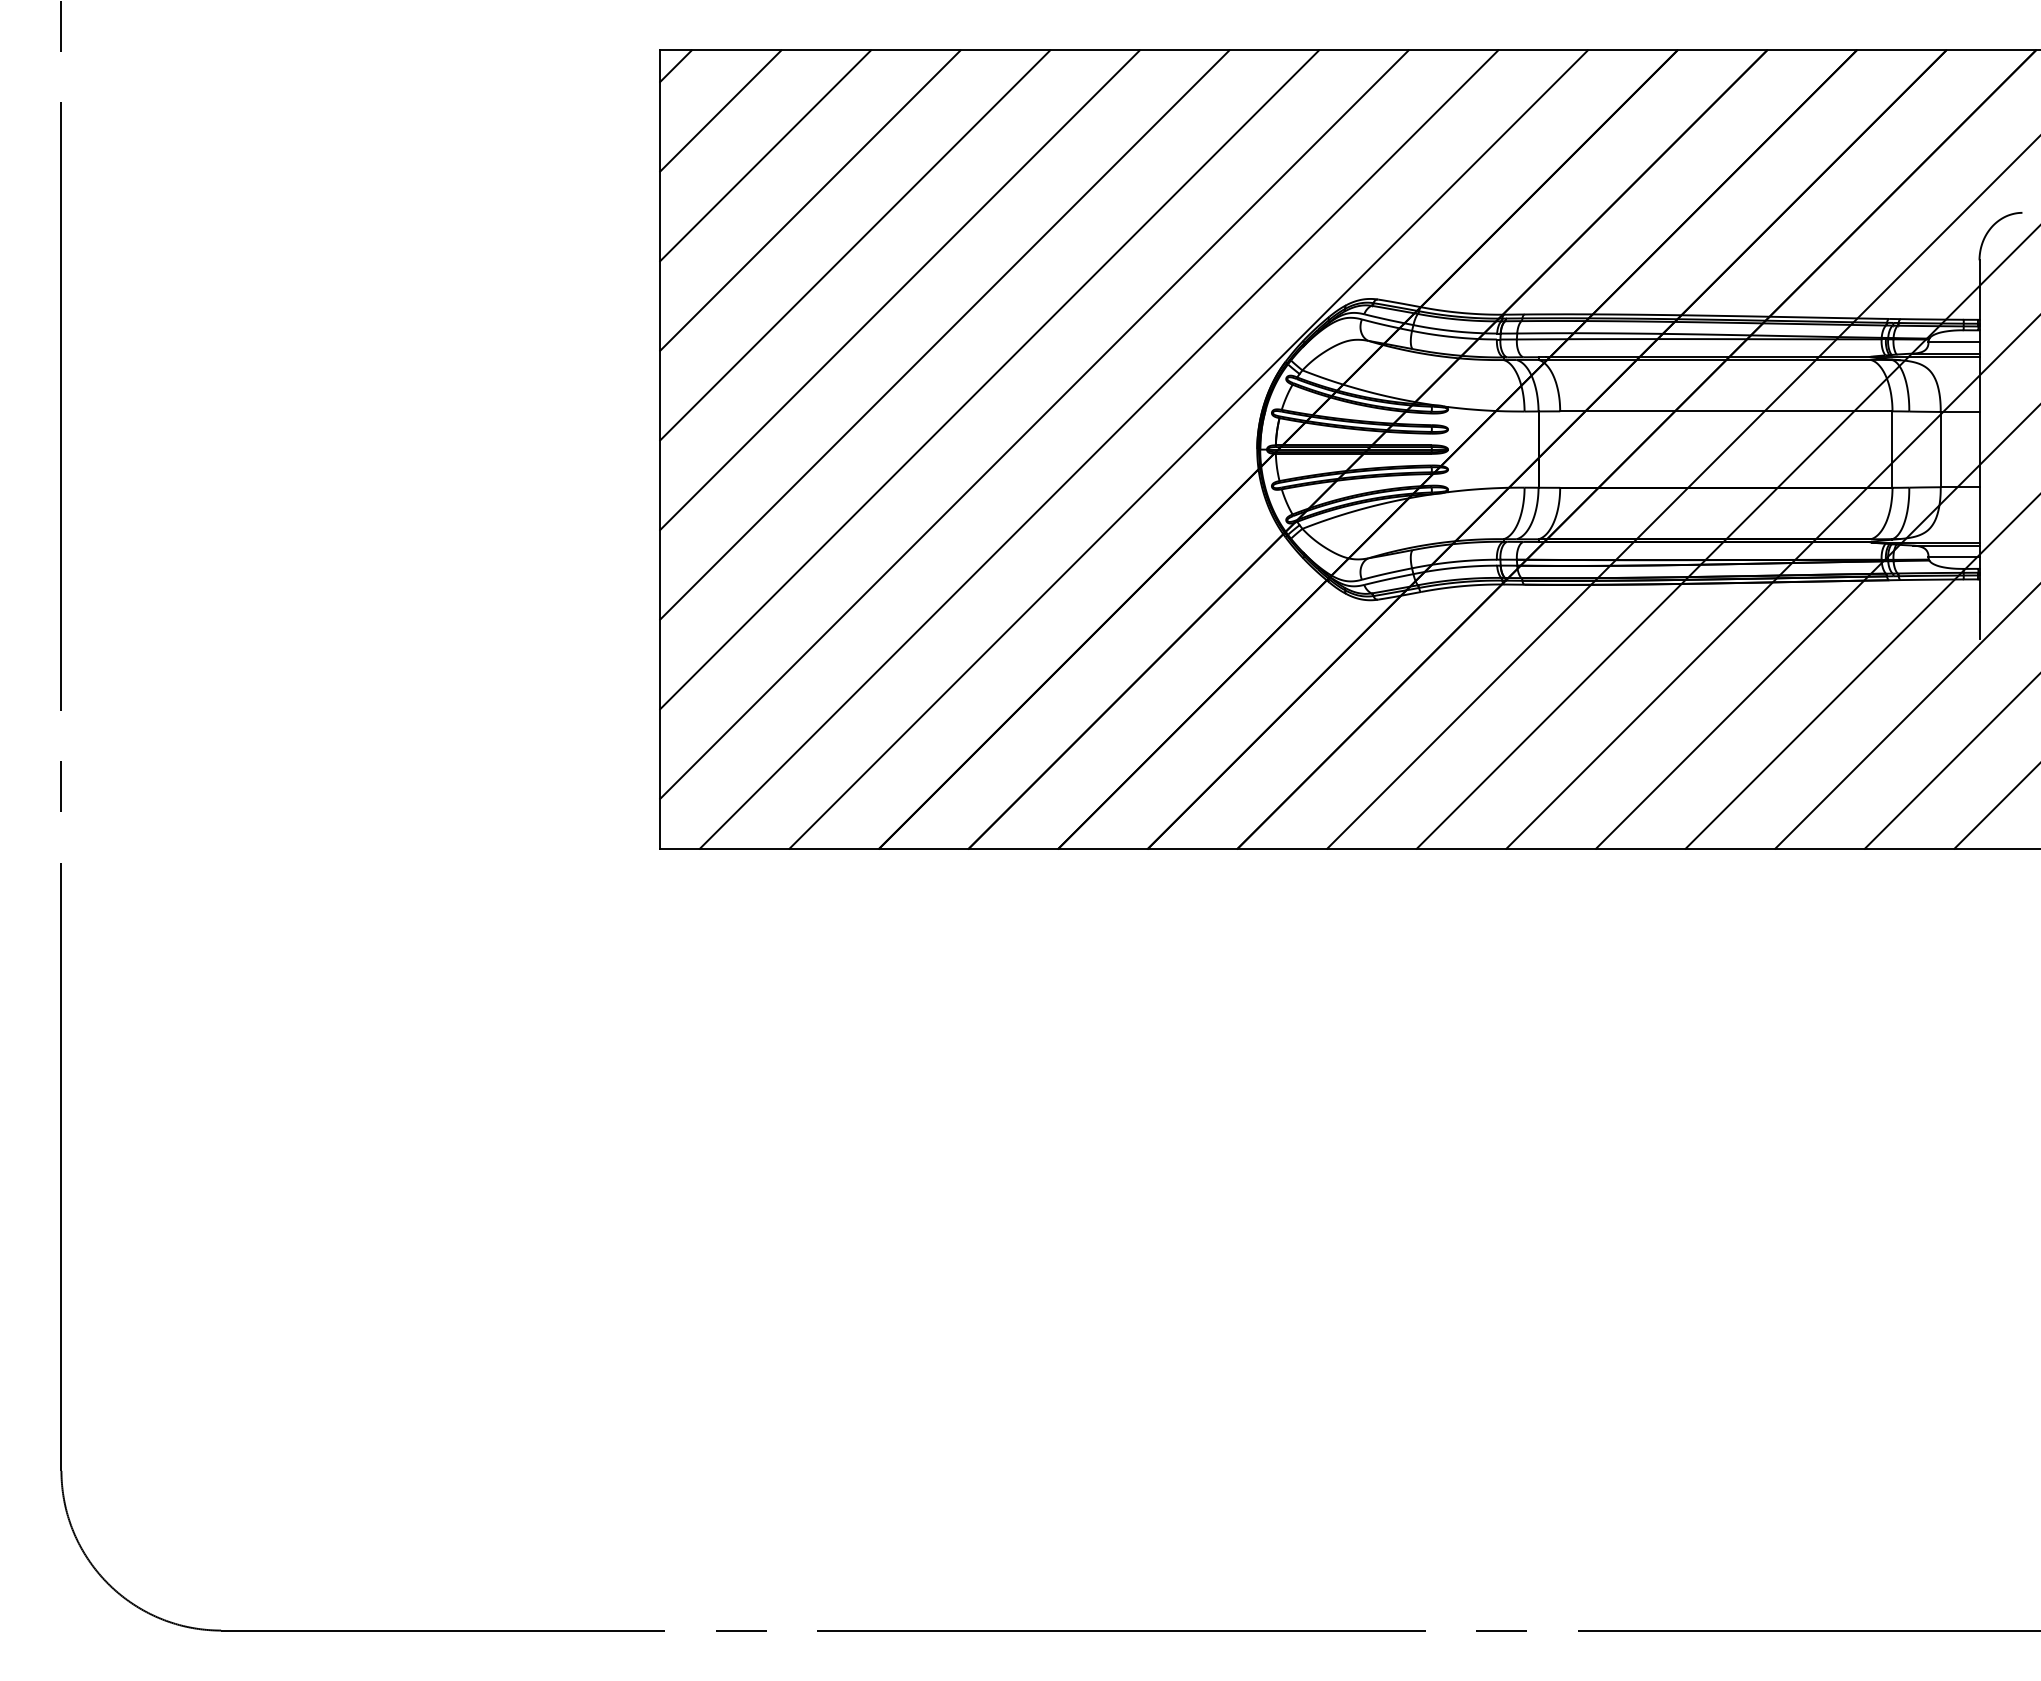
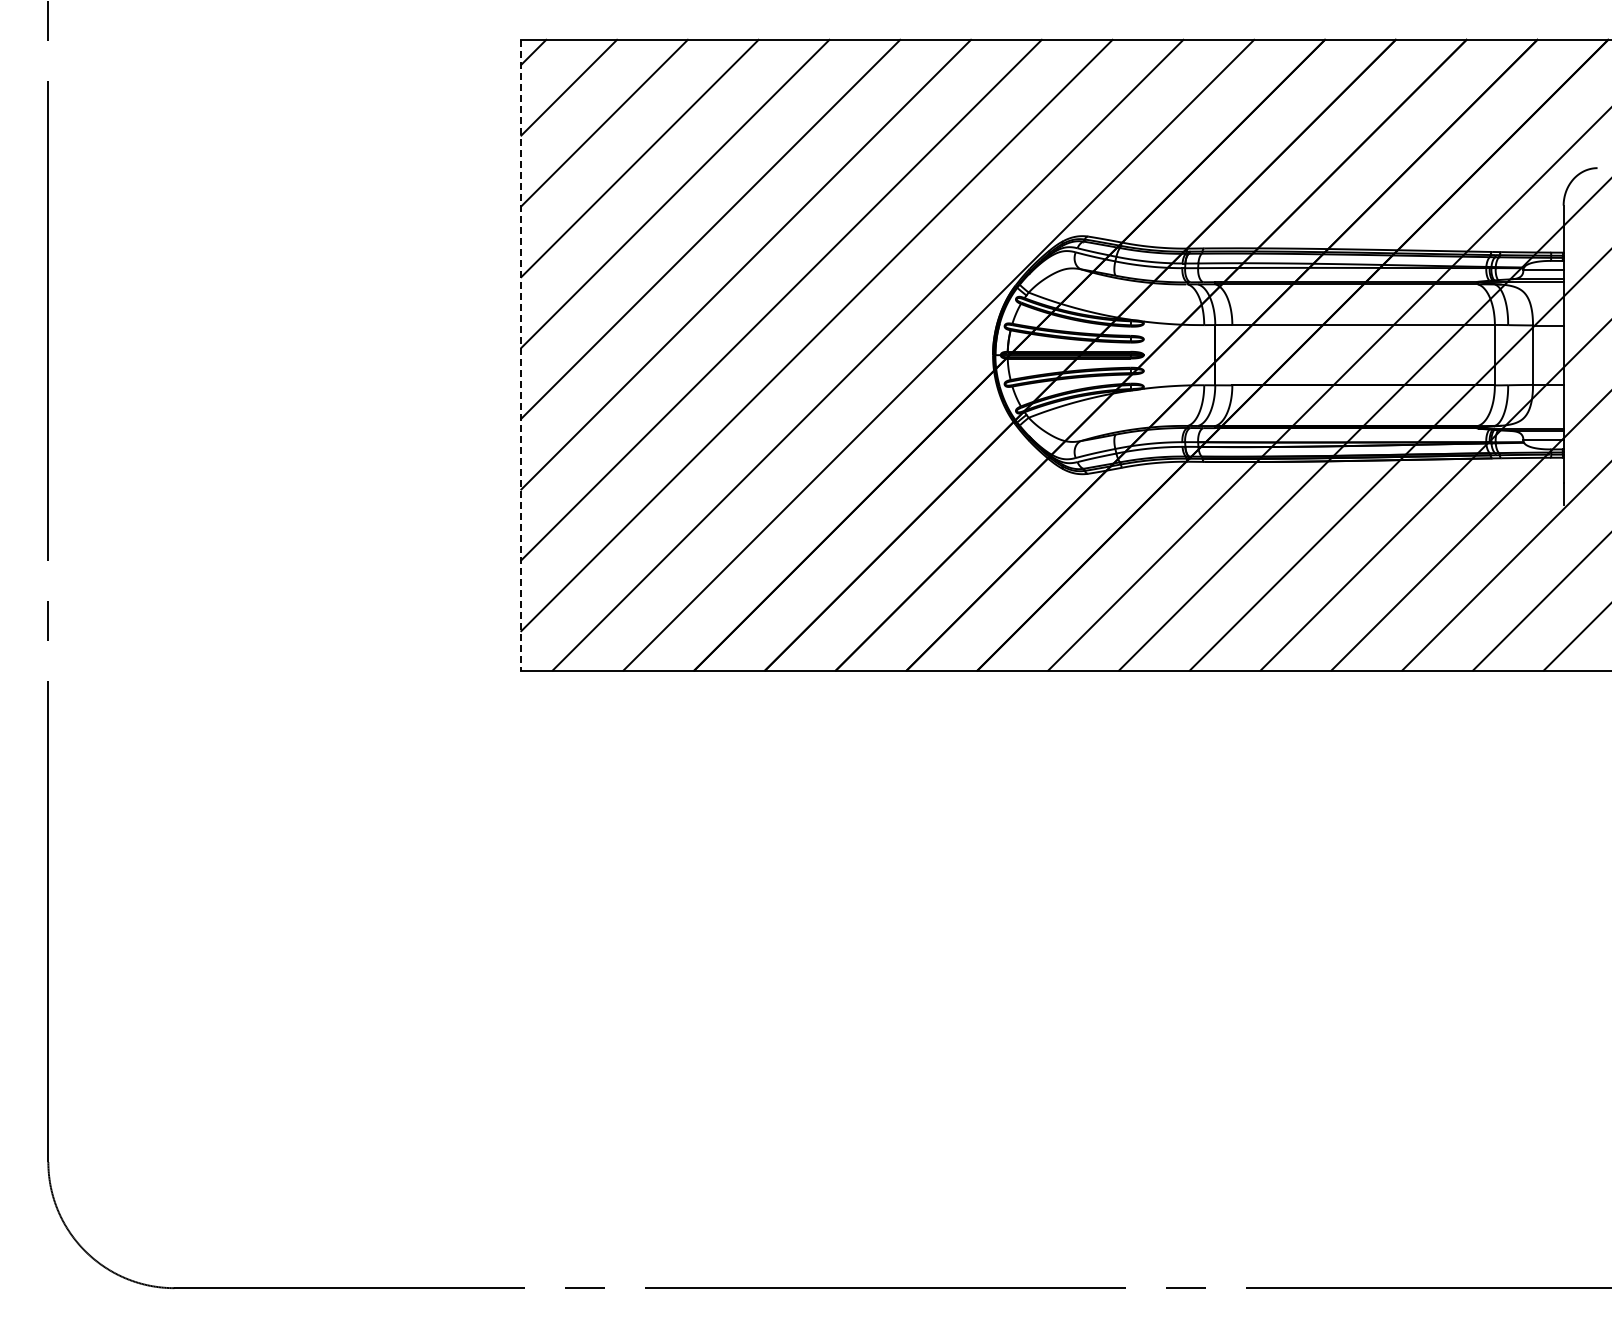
line: (660, 450) -> (521, 355), solid -> dashed

